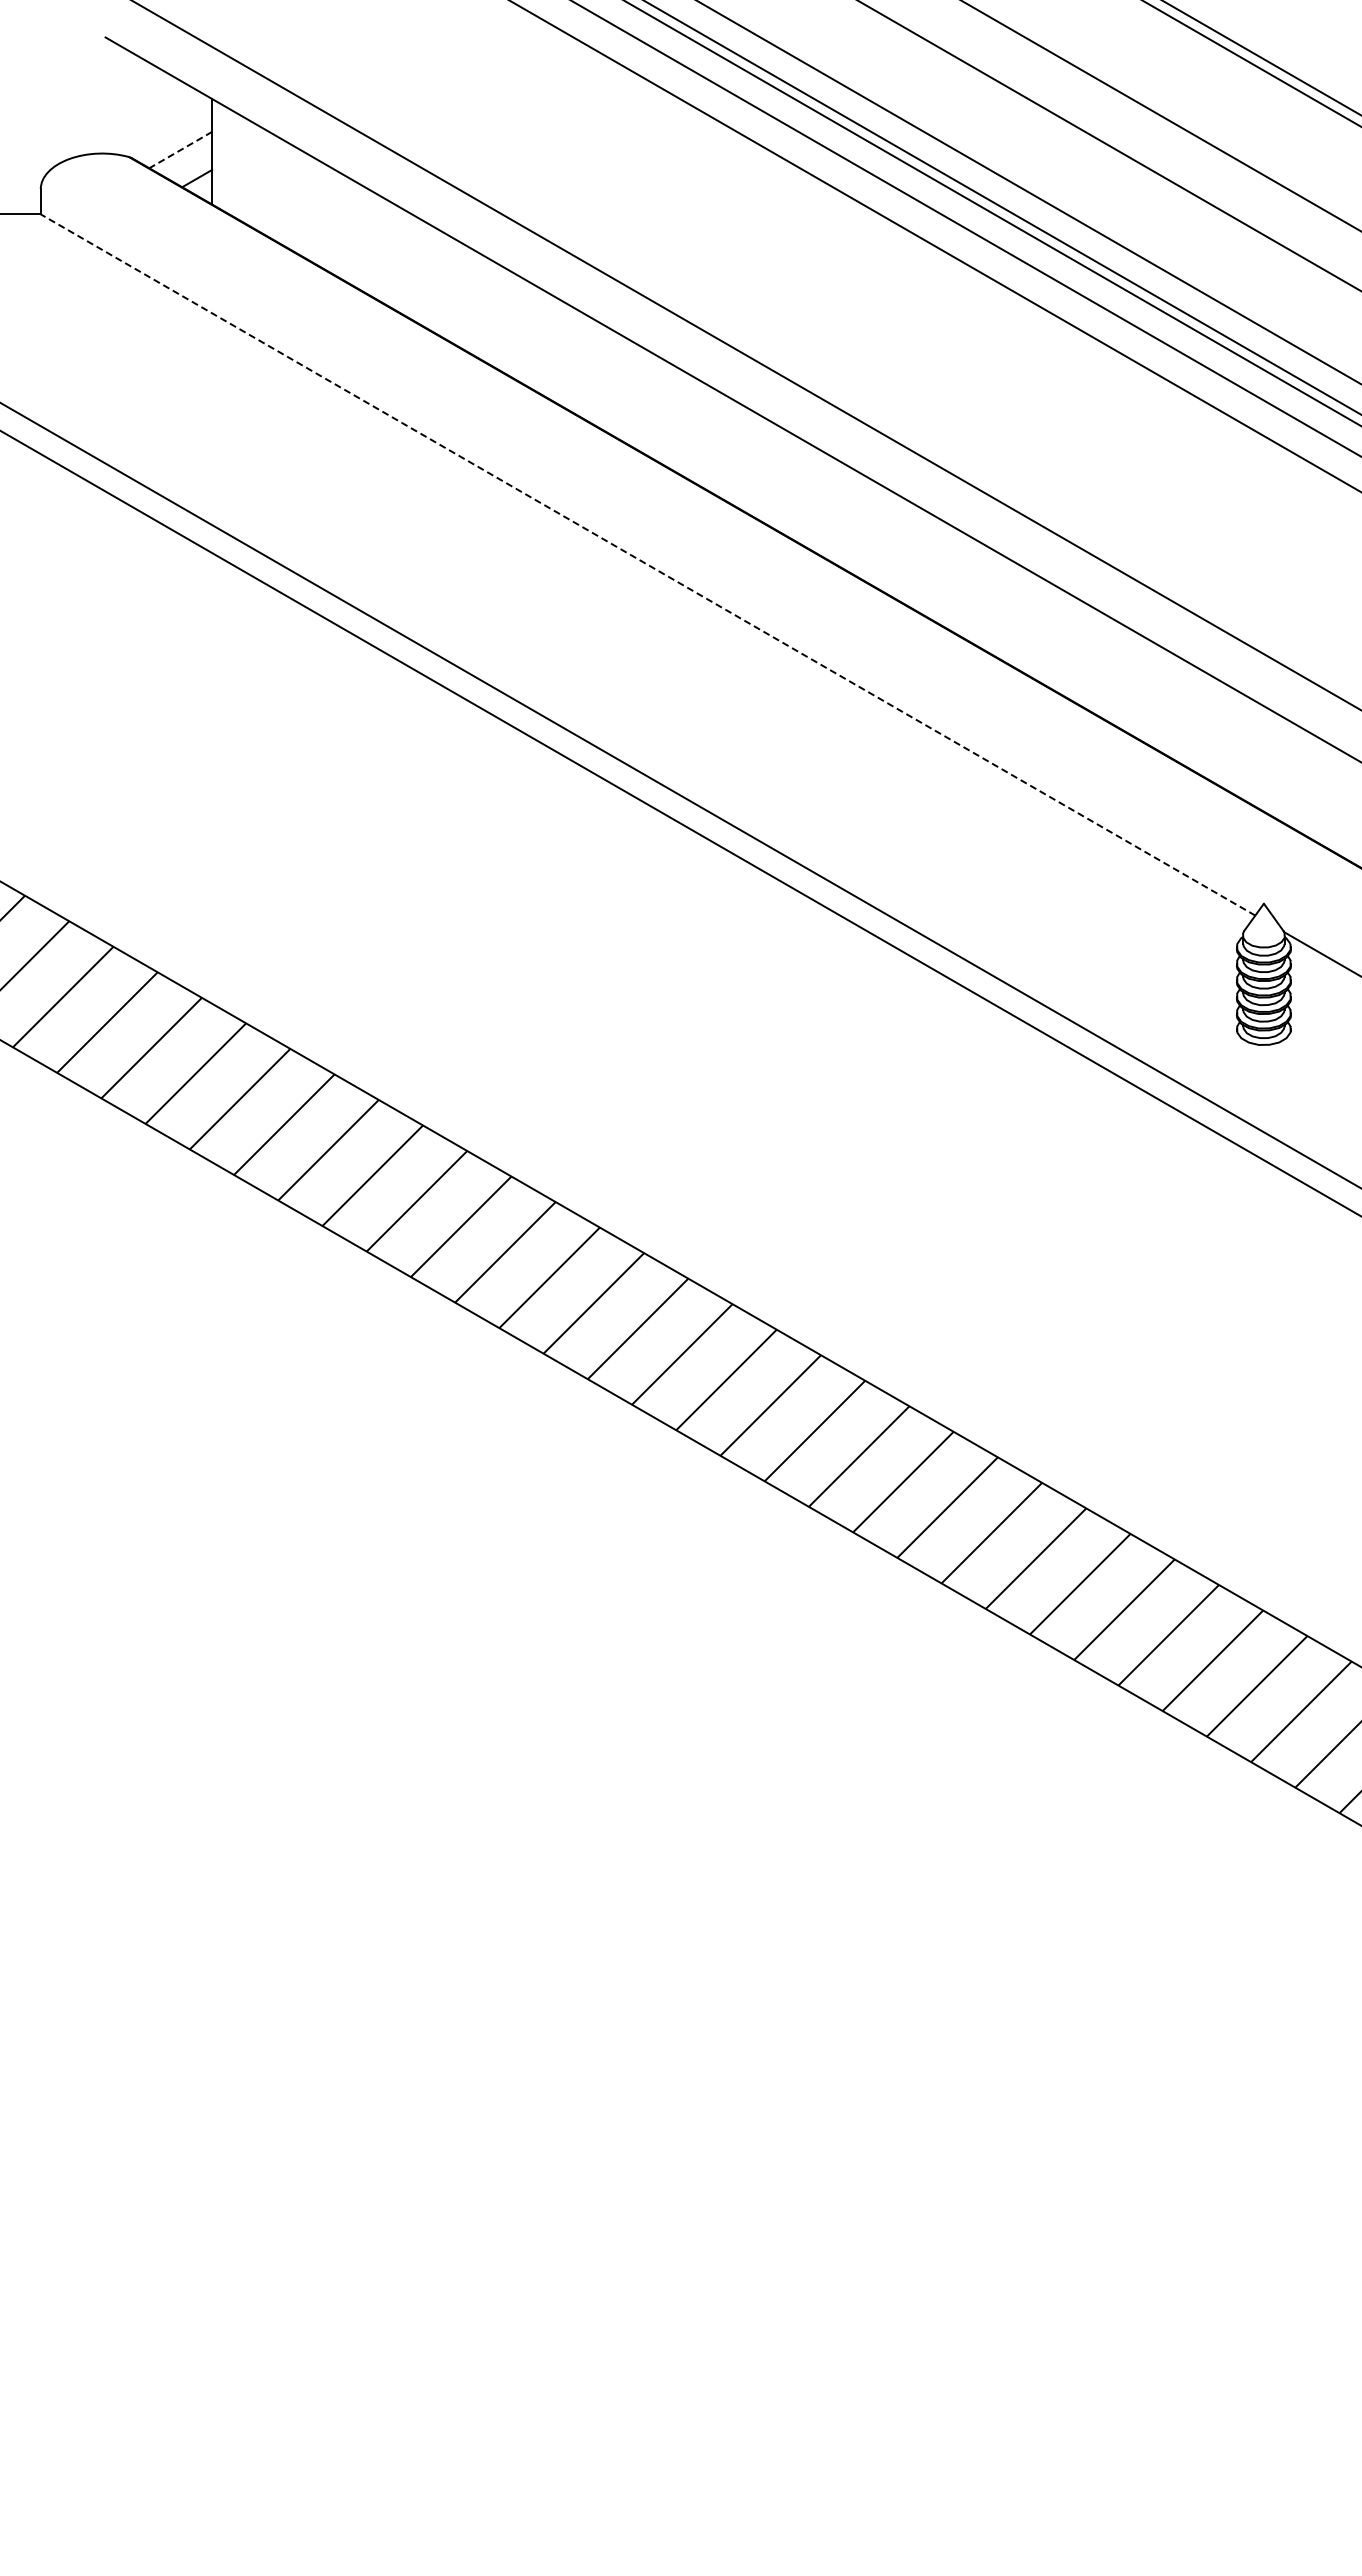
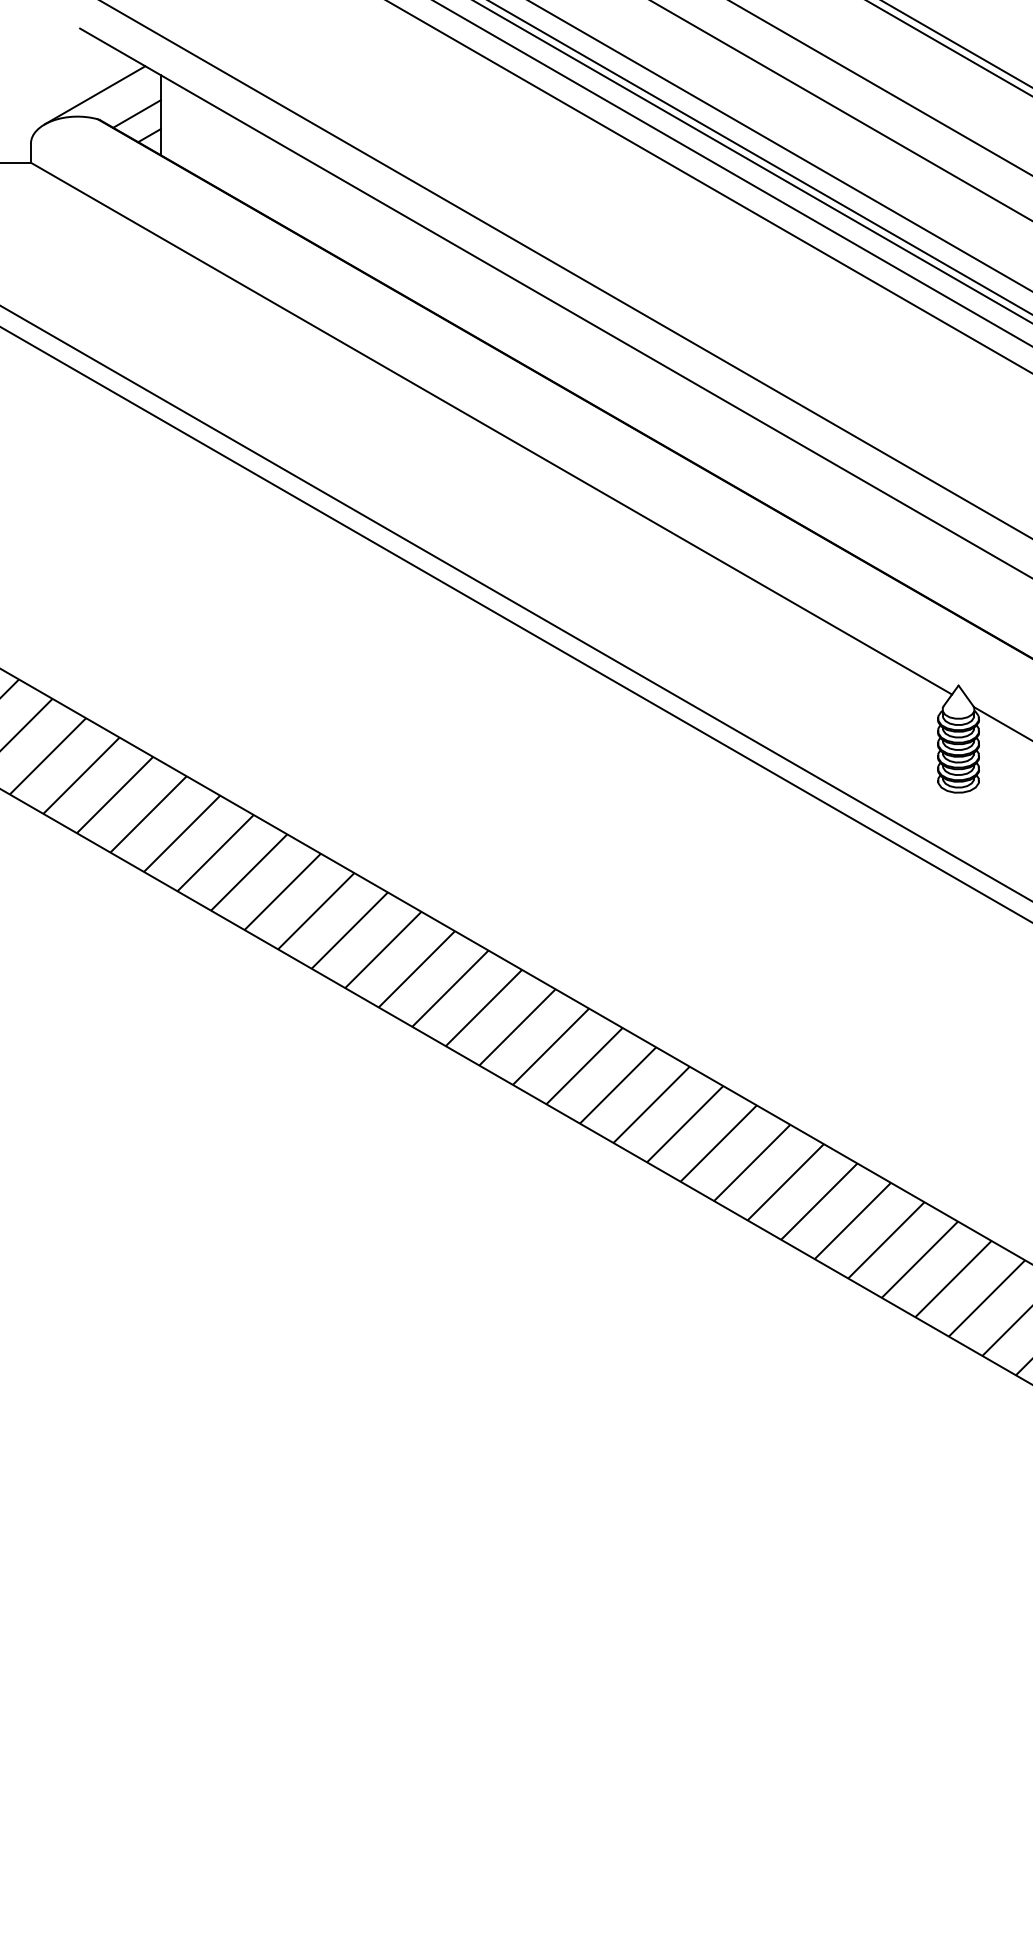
line: (124, 125) -> (94, 95), added
line: (180, 150) -> (136, 114), dashed -> solid
line: (647, 564) -> (491, 428), dashed -> solid

